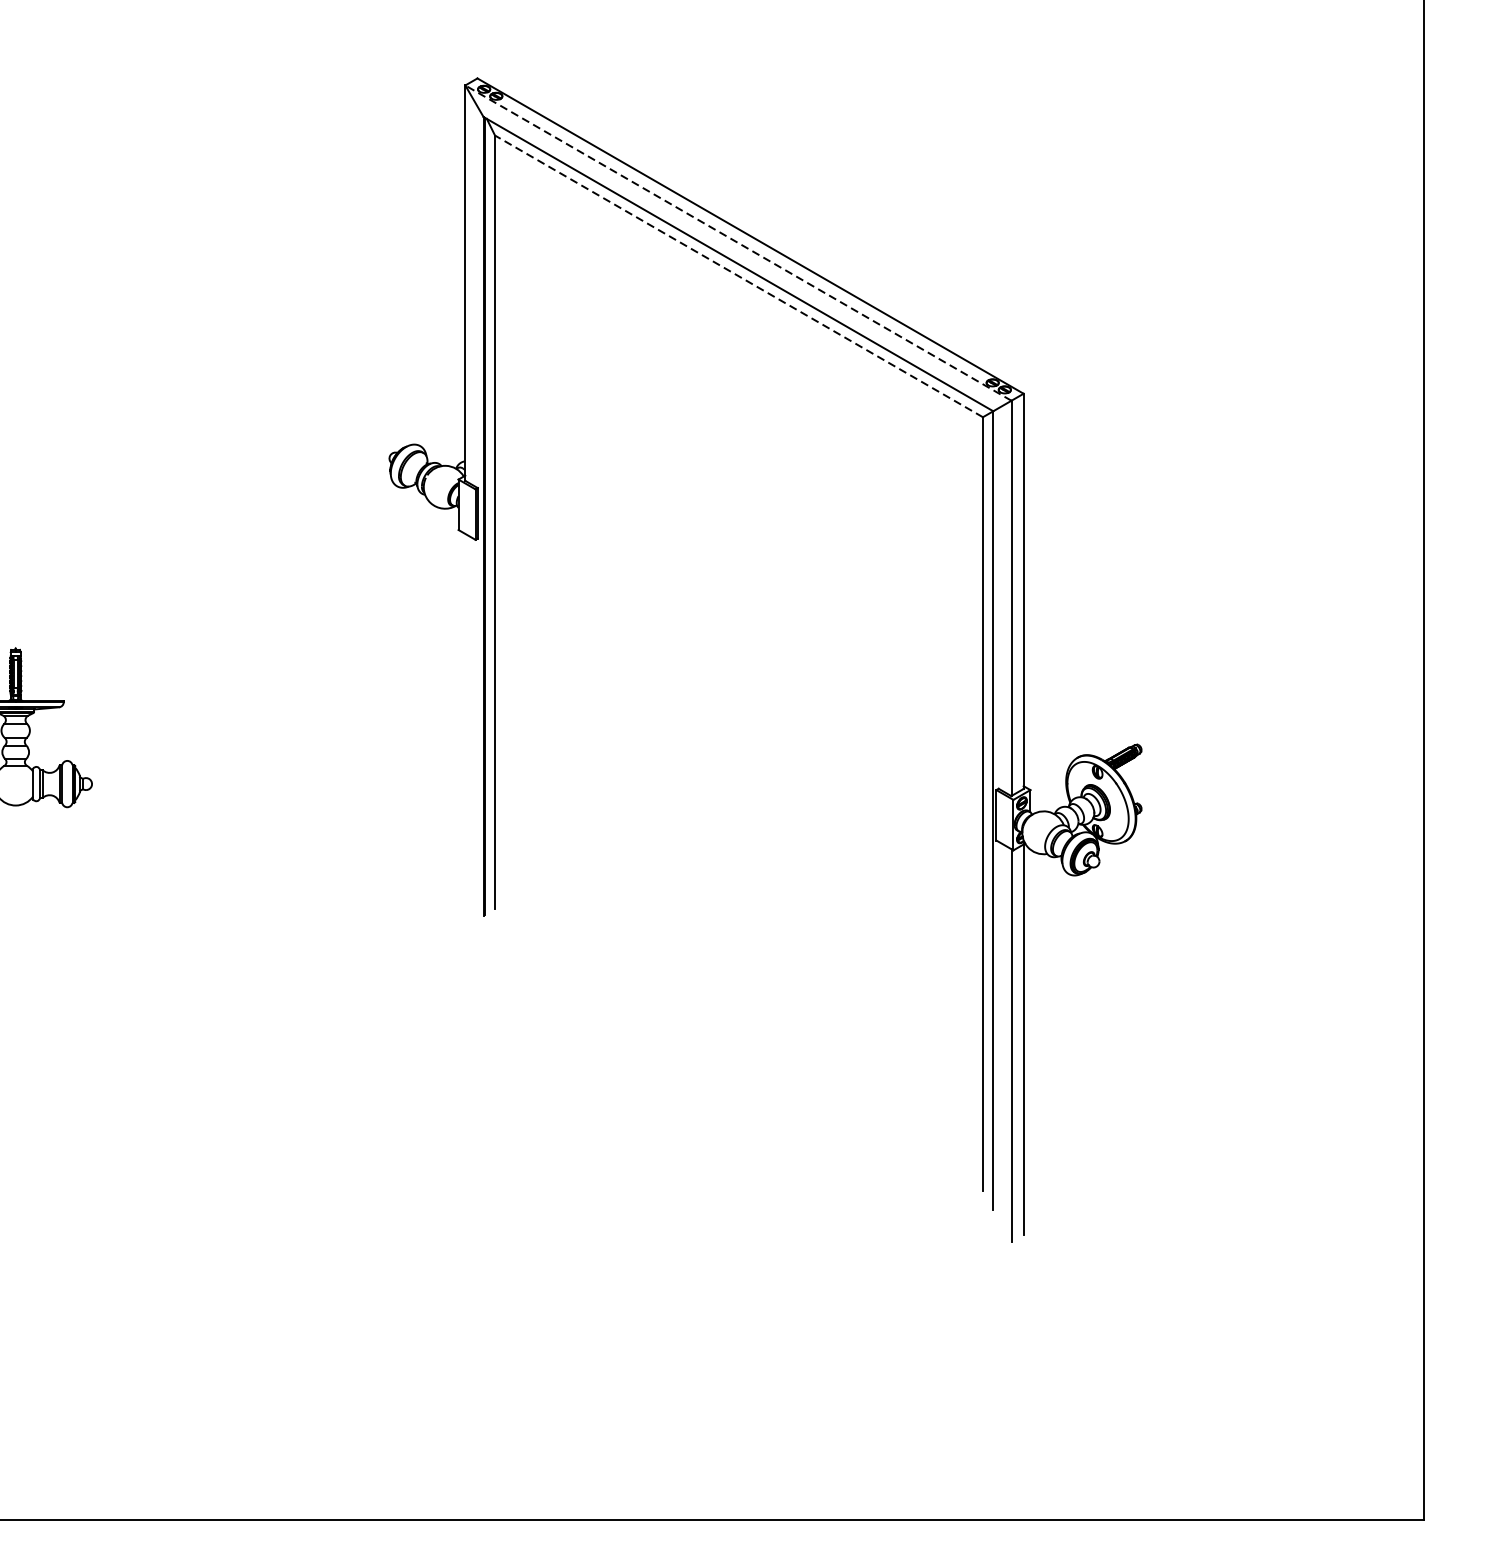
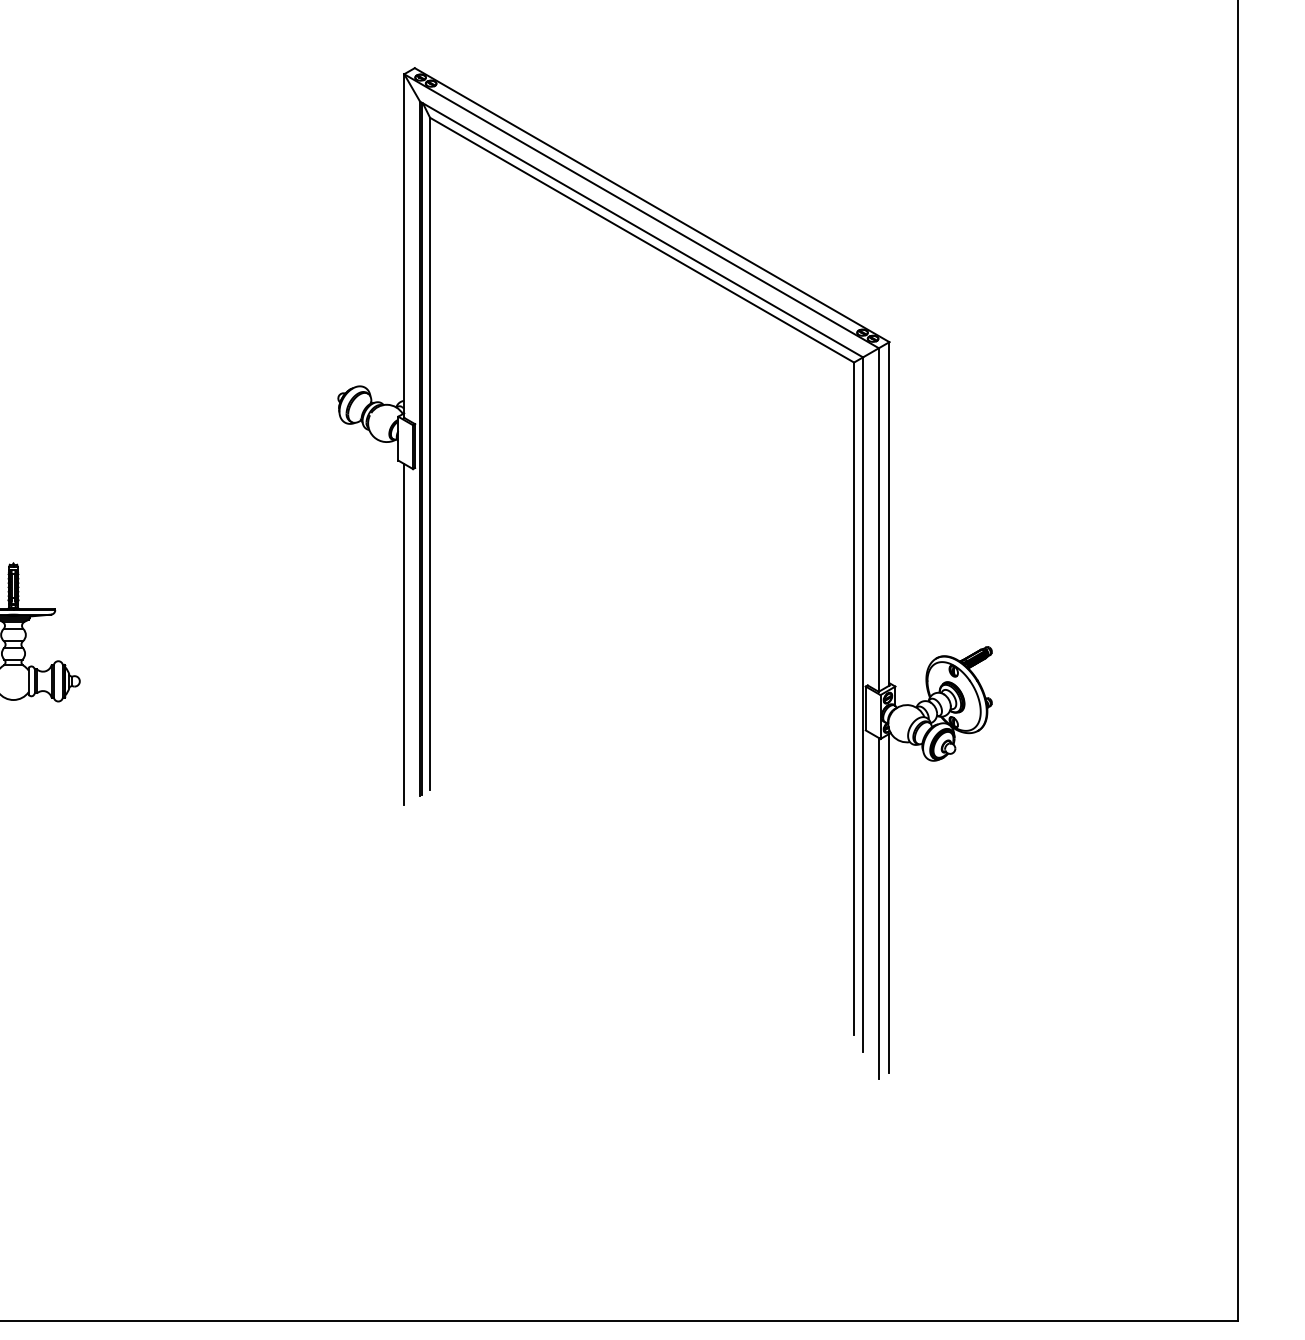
line: (738, 242) -> (641, 210), dashed -> solid
line: (739, 276) -> (642, 240), dashed -> solid
line: (465, 730) -> (404, 634), added

